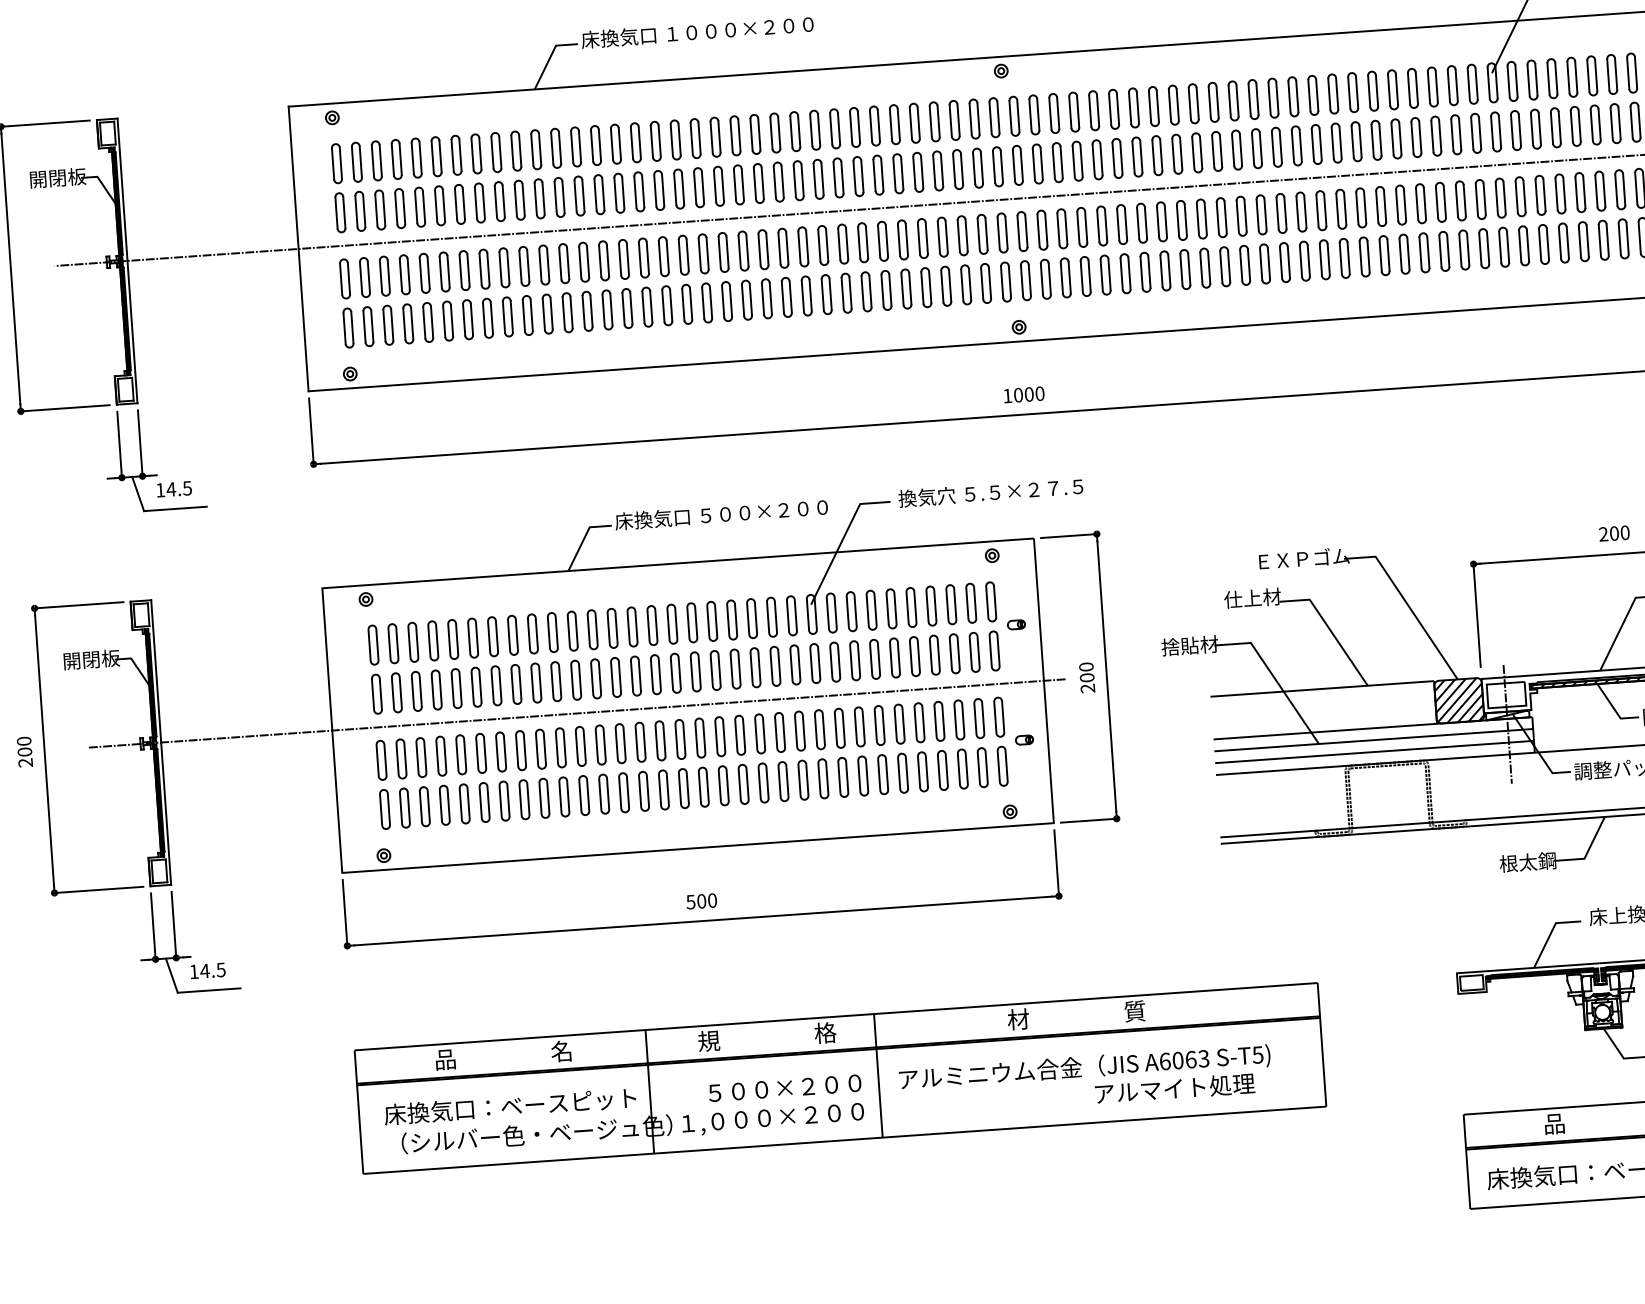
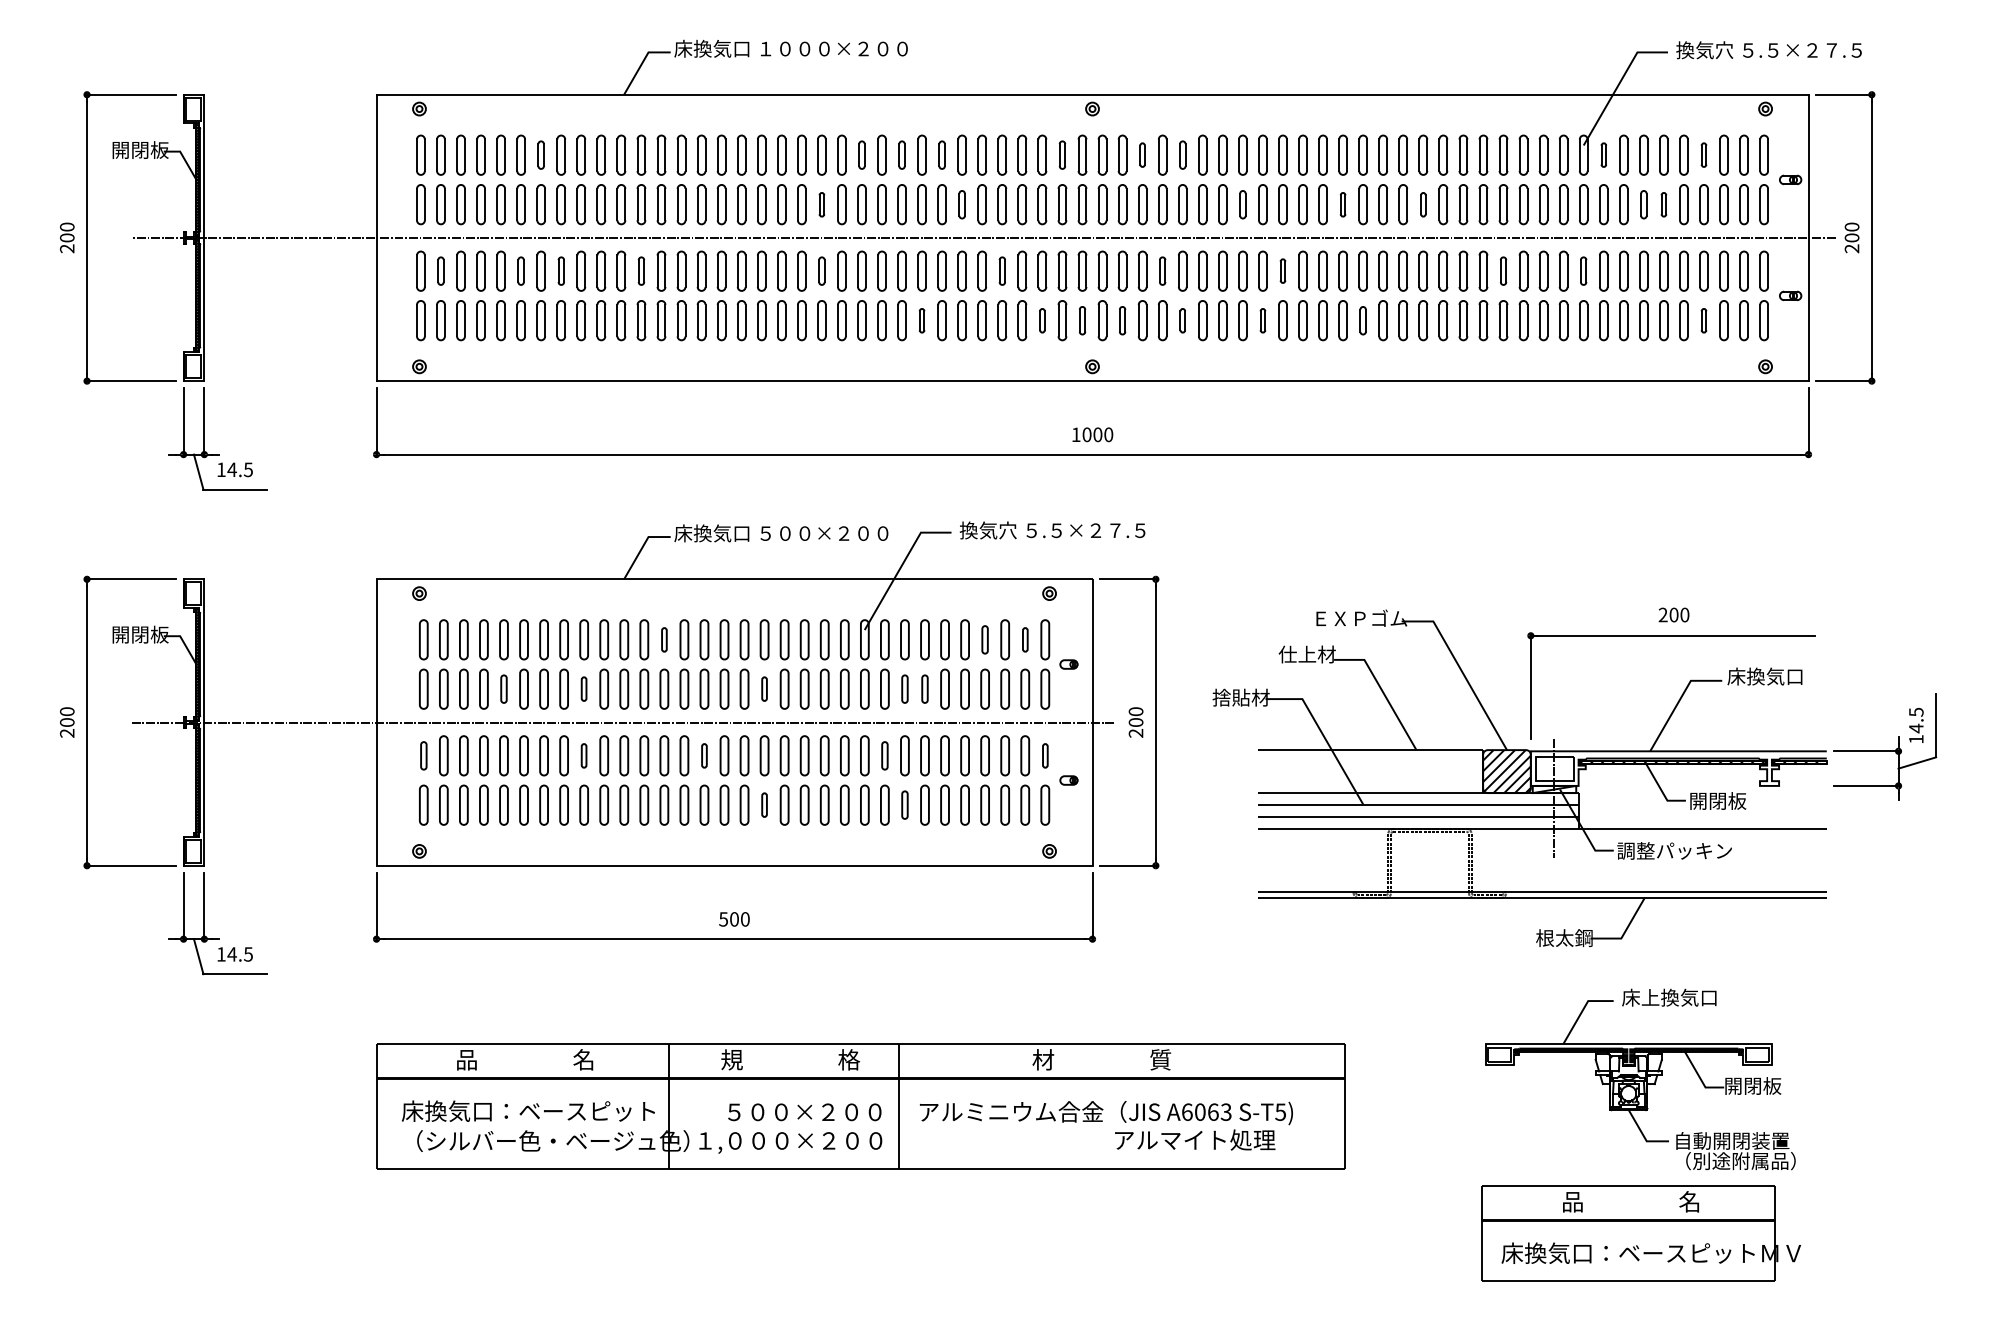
part: (1611, 73) -> (1703, 154), size x0.6
part: (1512, 80) -> (1603, 154), size x0.6
part: (1093, 110) -> (1182, 154), size x0.7
part: (1054, 112) -> (1142, 154), size x0.6
part: (974, 118) -> (1062, 154), size x0.7
part: (854, 126) -> (941, 154), size x0.7
part: (1575, 126) -> (1663, 204), size x0.6
part: (1555, 127) -> (1643, 204), size x0.7
part: (814, 129) -> (901, 154), size x0.7
part: (774, 132) -> (861, 154), size x0.7
part: (1336, 142) -> (1423, 204), size x0.6
part: (1256, 148) -> (1342, 204), size x0.6
part: (455, 154) -> (540, 154), size x0.7
part: (1156, 155) -> (1242, 204), size x0.7
part: (877, 175) -> (961, 204), size x0.7
part: (738, 184) -> (821, 204), size x0.6
part: (1500, 197) -> (1583, 270), size x0.7
part: (1420, 203) -> (1503, 270), size x0.7
part: (1201, 218) -> (1282, 270), size x0.6
part: (1082, 226) -> (1162, 270), size x0.7
part: (923, 237) -> (1002, 270), size x0.7
part: (1623, 238) -> (1703, 320), size x0.6
part: (743, 250) -> (821, 270), size x0.7
part: (564, 262) -> (641, 270), size x0.7
part: (1284, 262) -> (1362, 320), size x0.7
part: (484, 268) -> (561, 270), size x0.7
part: (1184, 269) -> (1262, 320), size x0.6
part: (443, 271) -> (520, 270), size x0.7
part: (1105, 275) -> (1182, 320), size x0.6
part: (364, 276) -> (440, 270), size x0.7
part: (1045, 279) -> (1122, 320), size x0.7
part: (1005, 281) -> (1082, 320), size x0.7
part: (966, 284) -> (1042, 320), size x0.6
part: (845, 293) -> (921, 320), size x0.6
part: (971, 602) -> (1025, 639), size x0.6
part: (930, 605) -> (984, 639), size x0.7
part: (612, 628) -> (664, 639), size x0.6
part: (874, 658) -> (924, 688), size x0.7
part: (854, 660) -> (904, 688), size x0.7
part: (715, 669) -> (764, 688), size x0.6
part: (535, 682) -> (583, 688), size x0.6
part: (456, 687) -> (503, 688), size x0.7
part: (999, 716) -> (1045, 755), size x0.6
part: (839, 728) -> (884, 755), size x0.7
part: (660, 740) -> (704, 755), size x0.6
part: (540, 748) -> (583, 755), size x0.6
part: (381, 760) -> (423, 755), size x0.7
part: (862, 775) -> (904, 804), size x0.7
part: (723, 785) -> (764, 804), size x0.6

